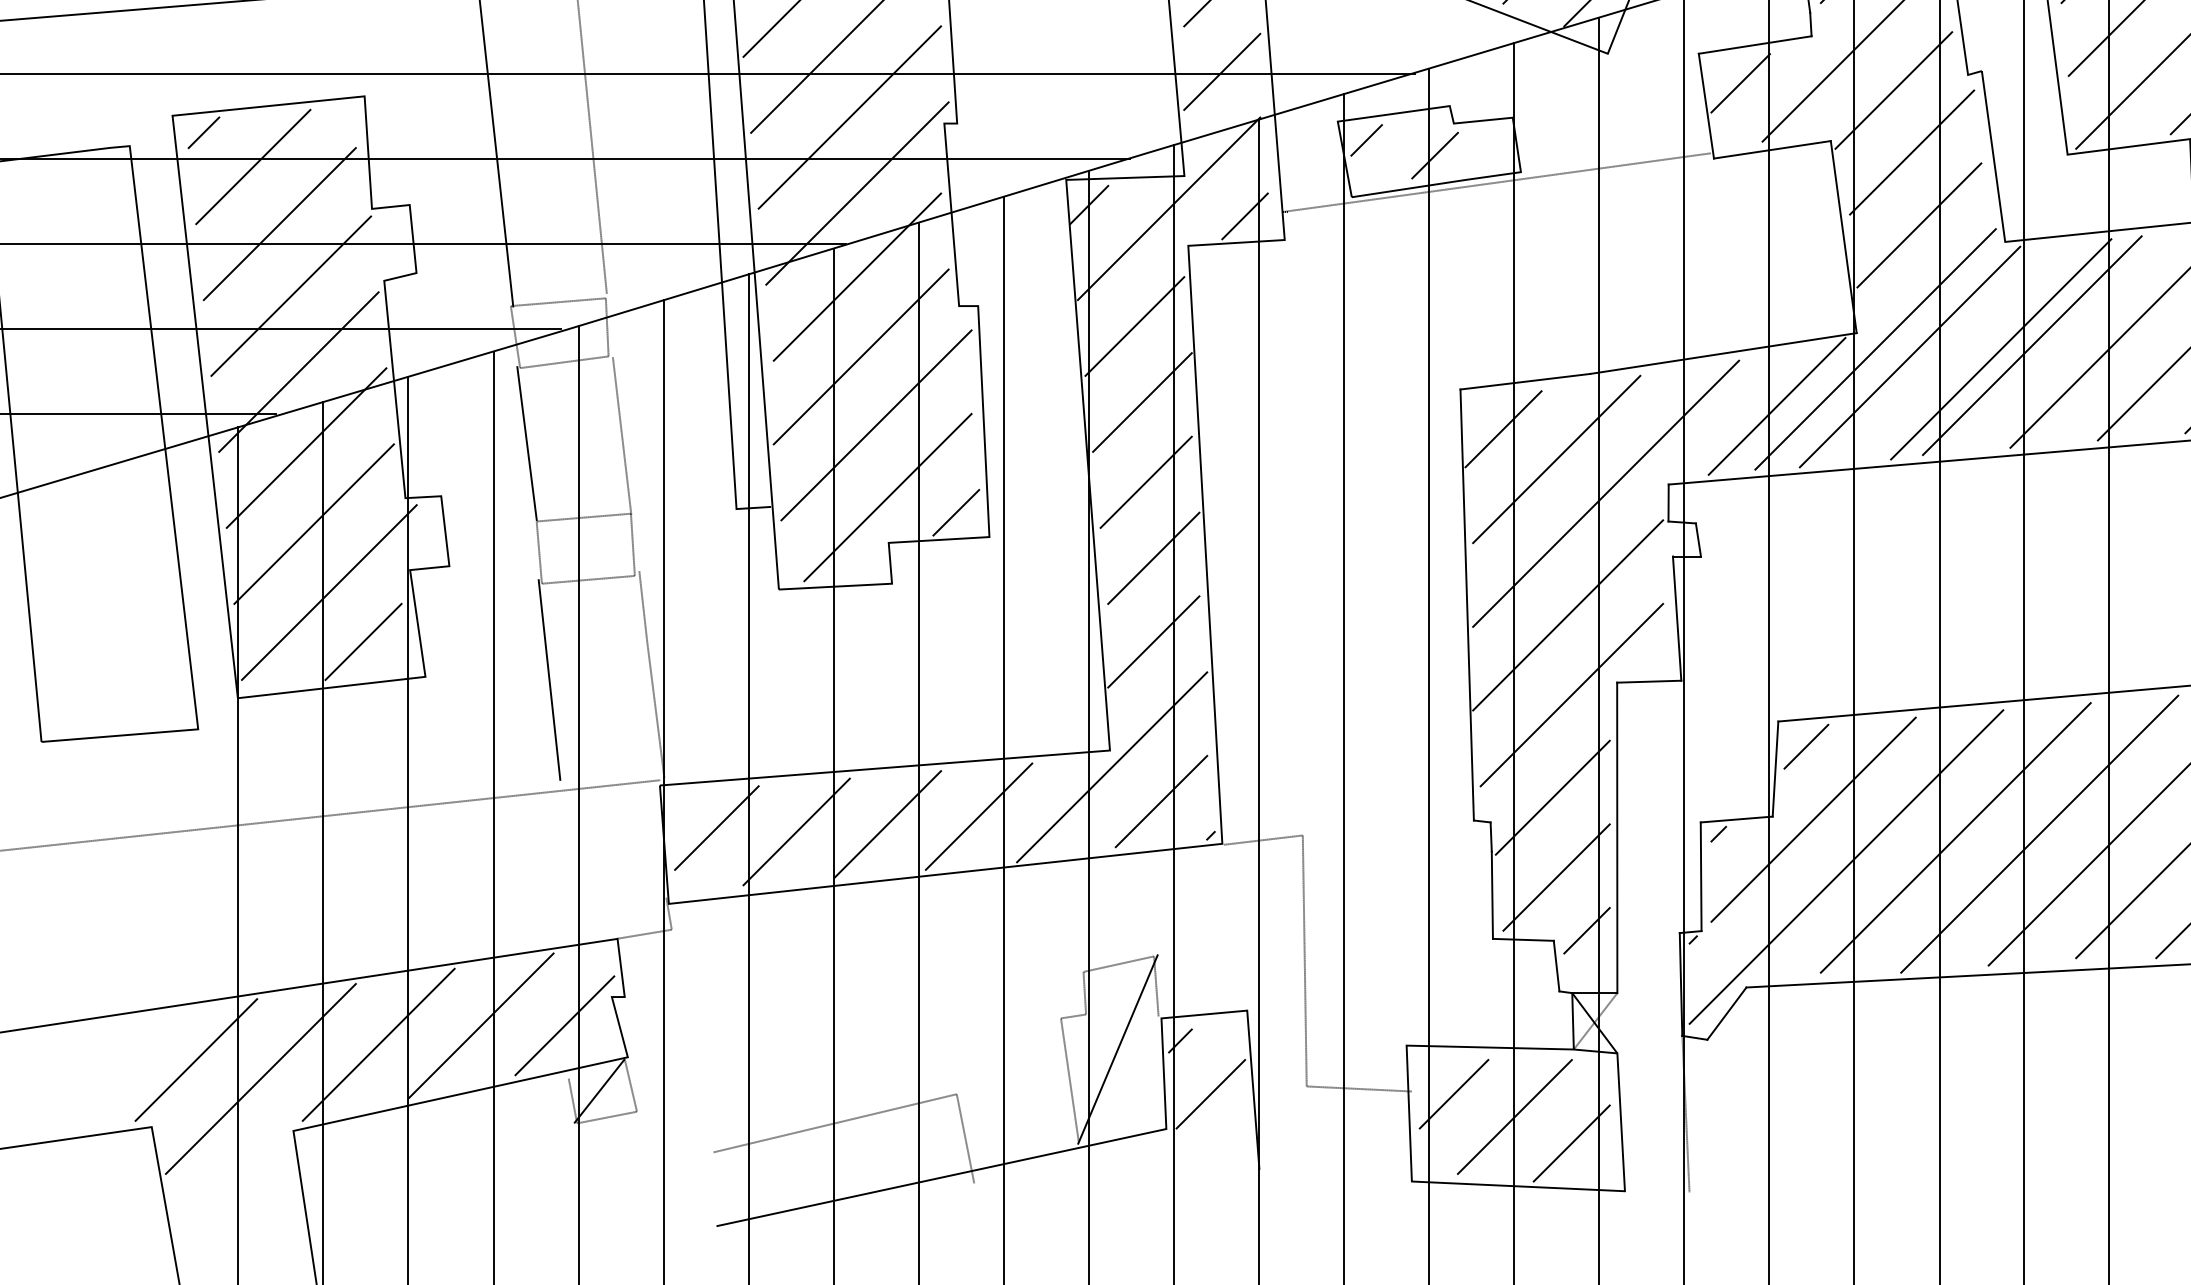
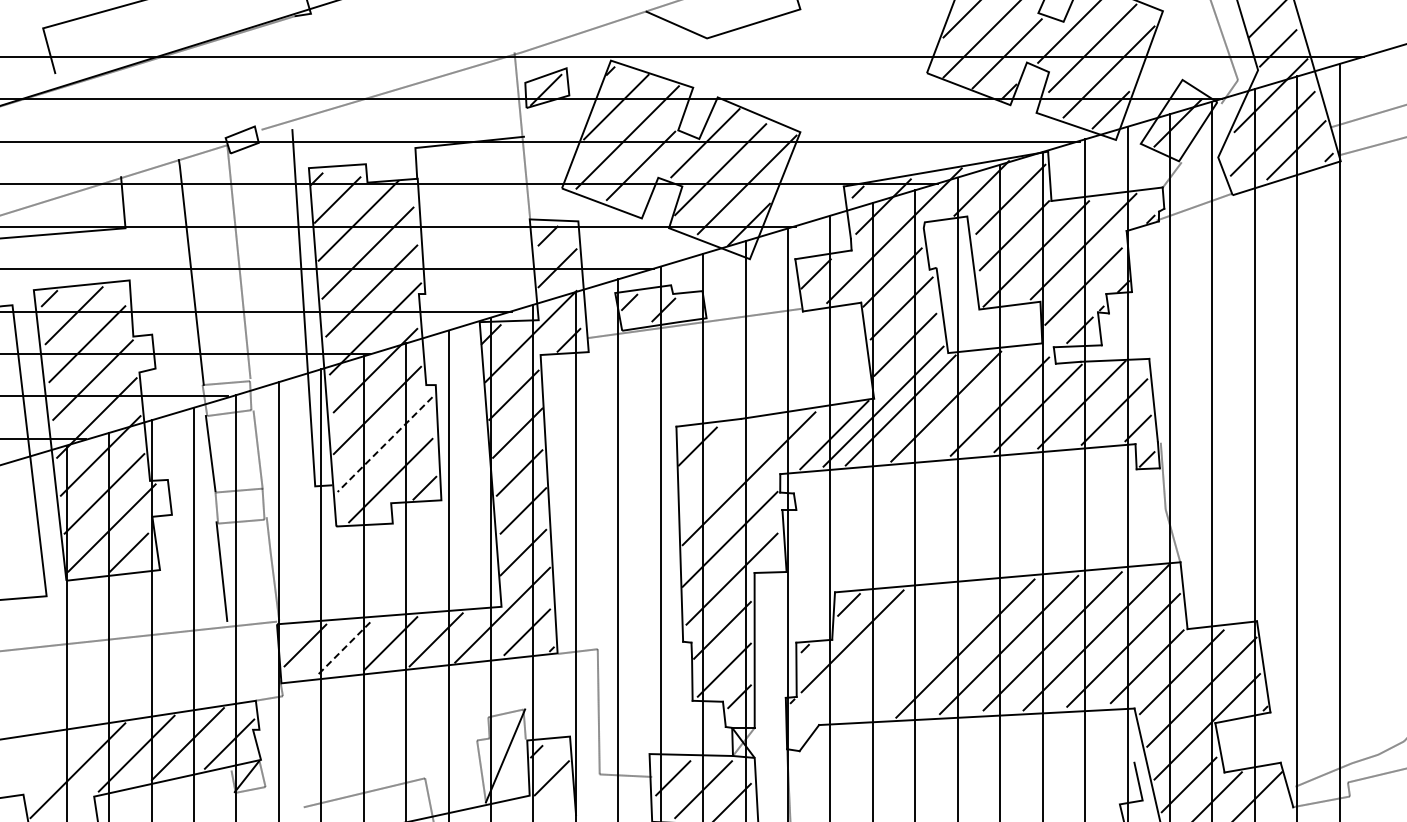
line: (2031, 345) -> (961, 404), removed
line: (875, 425) -> (384, 444), solid -> dashed
line: (1556, 459) -> (724, 461), removed
line: (797, 832) -> (345, 647), solid -> dashed
line: (1955, 838) -> (923, 650), removed
line: (1845, 866) -> (868, 664), removed
line: (195, 1058) -> (45, 760), removed

